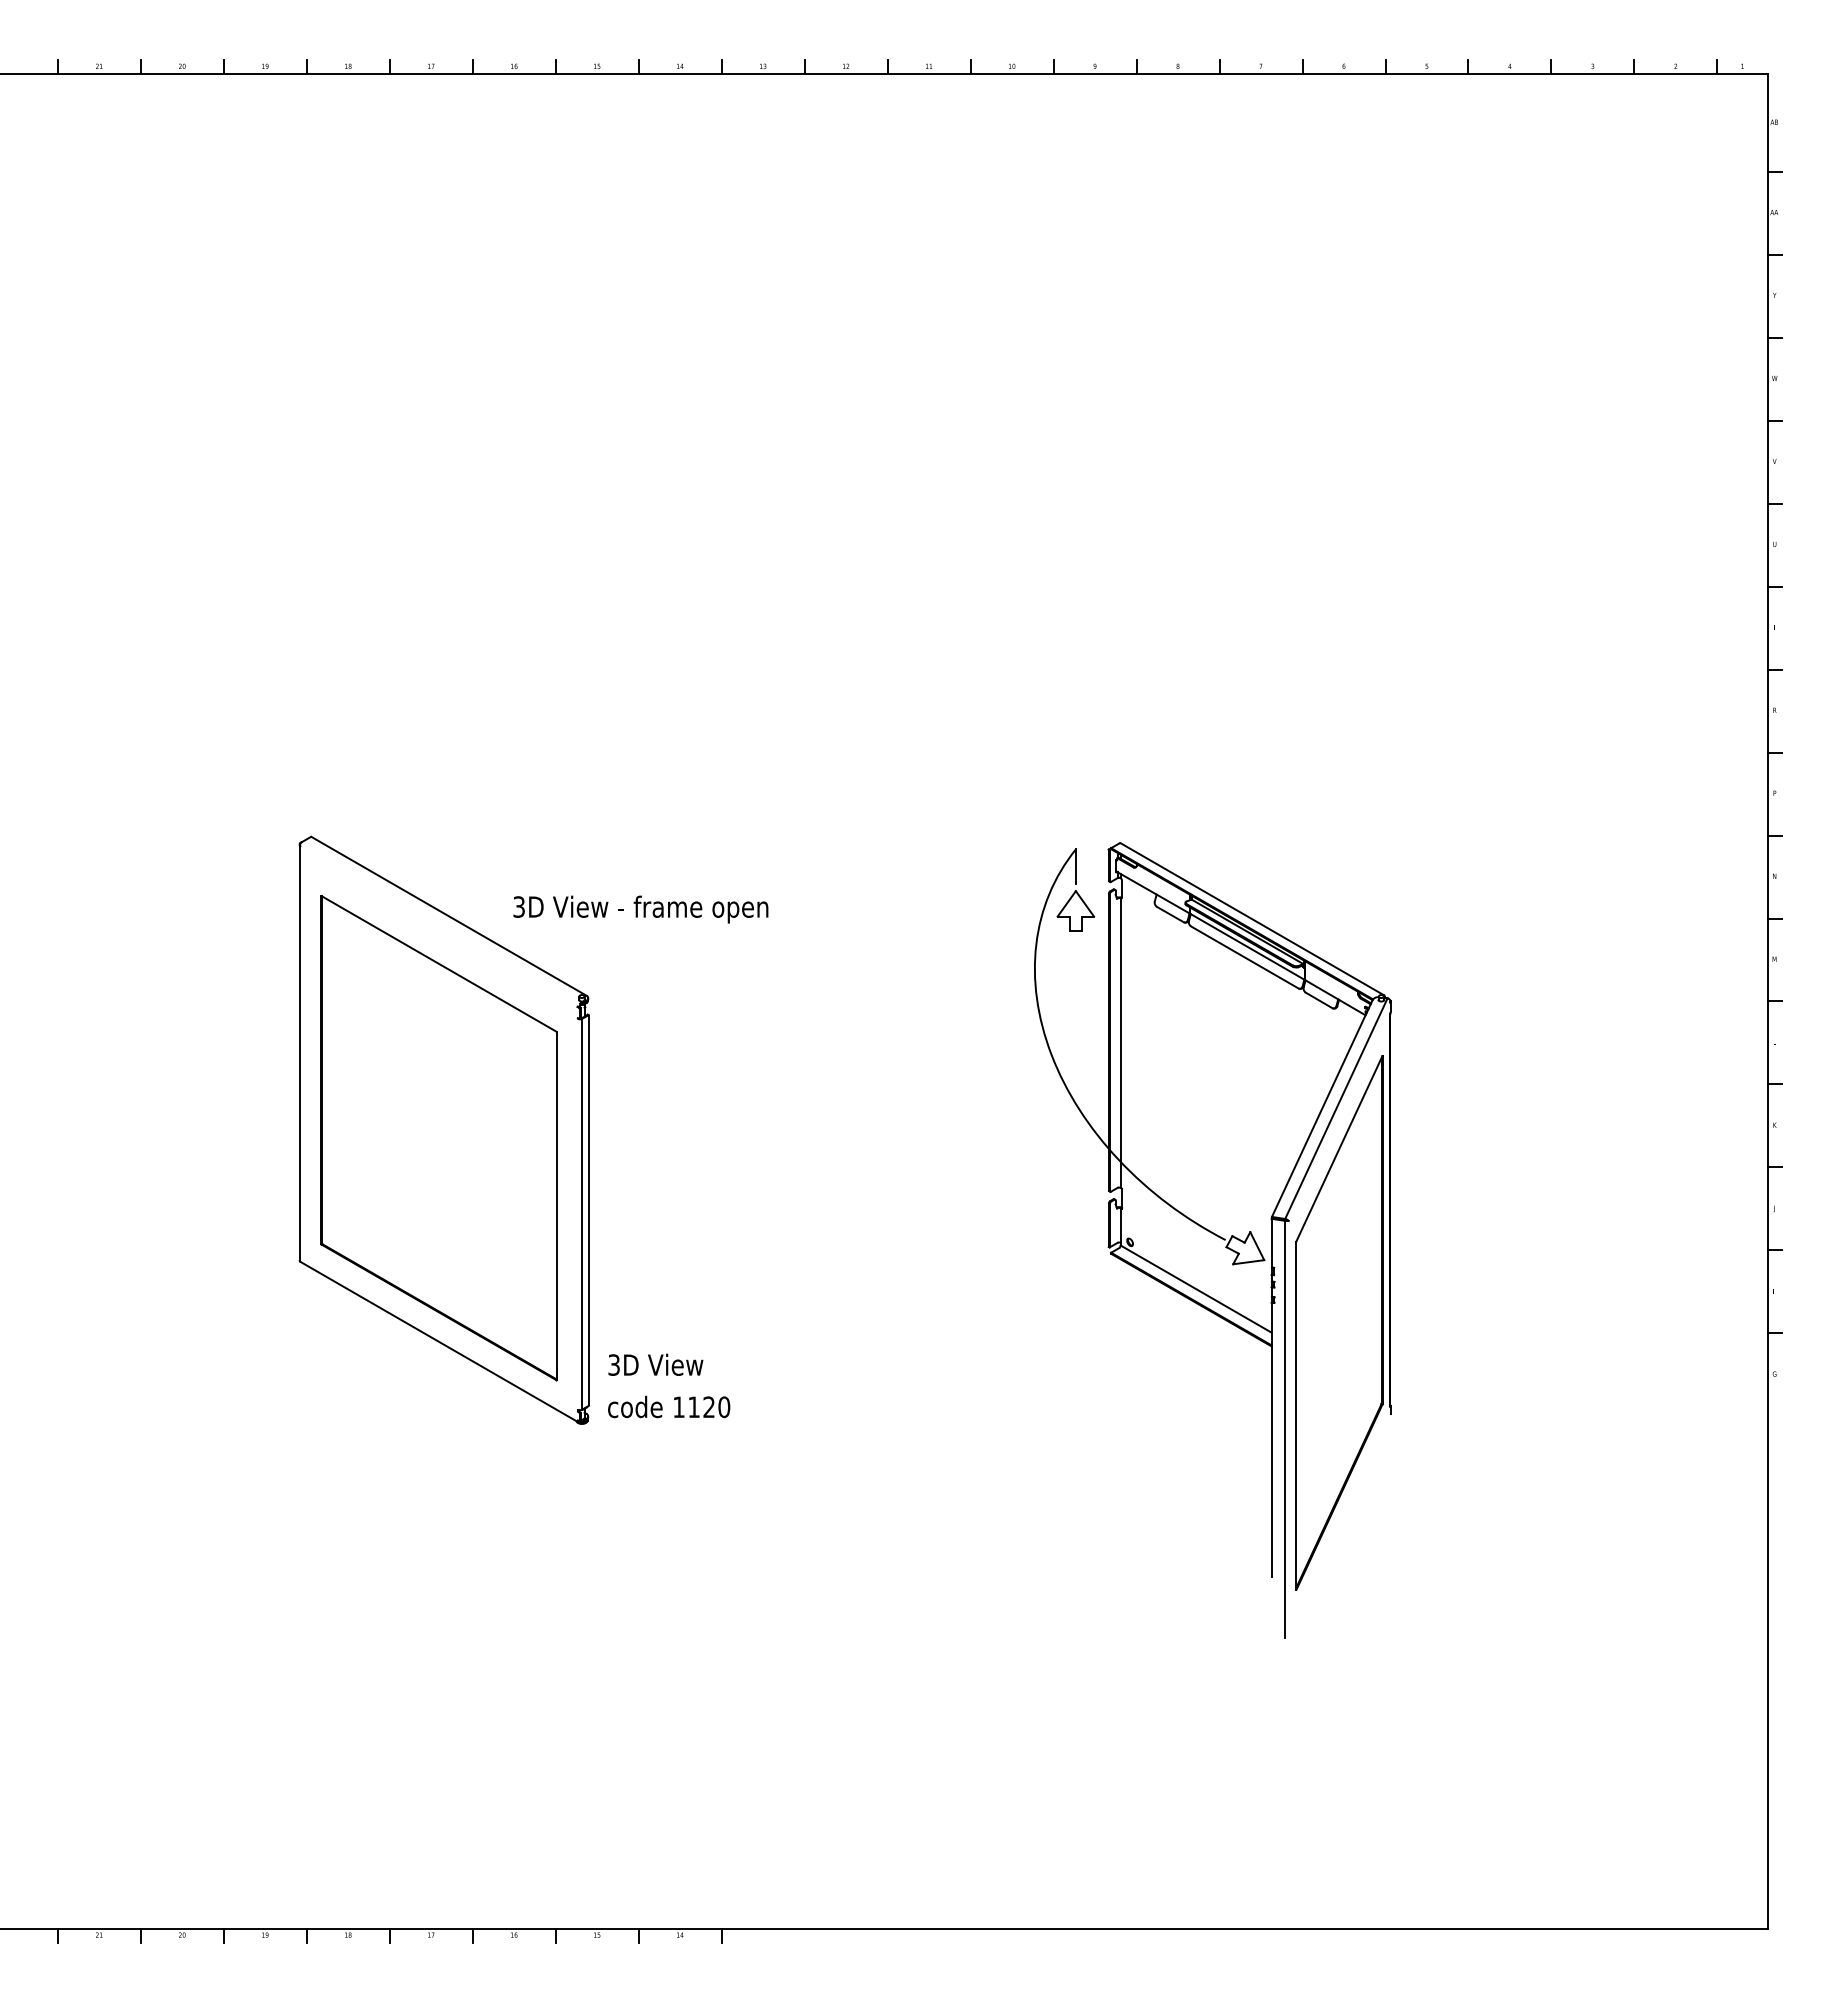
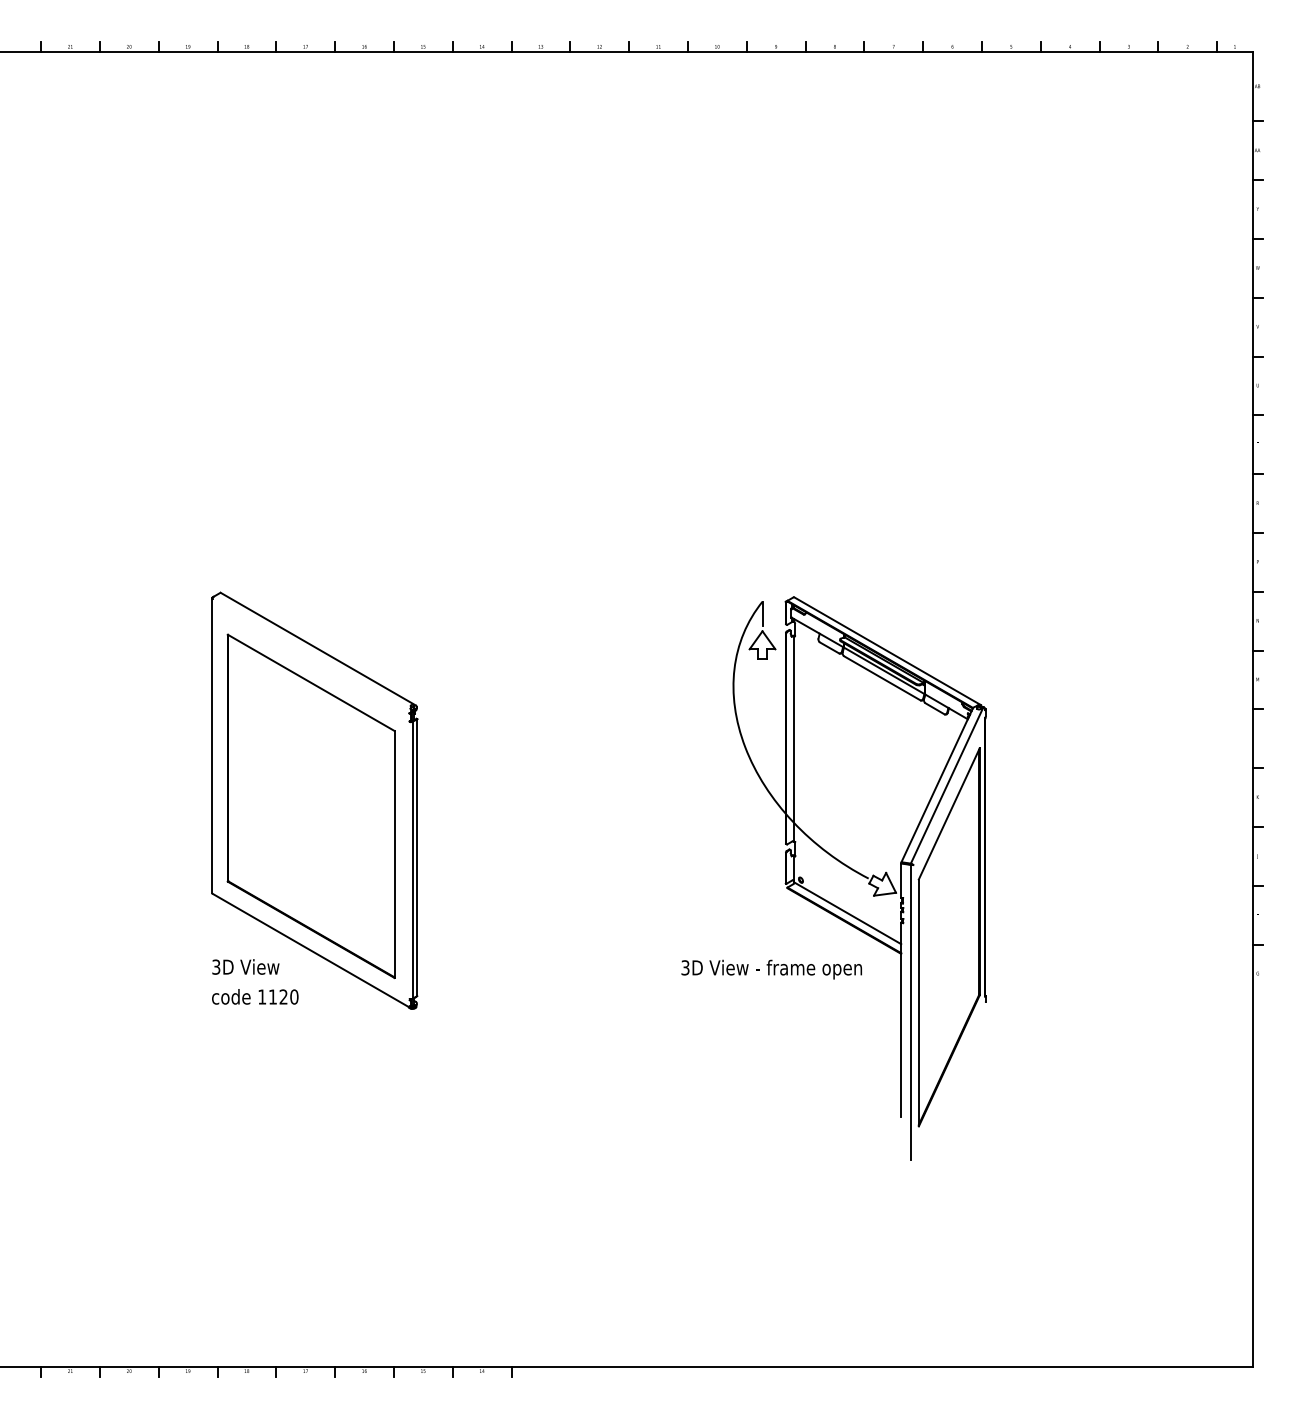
text: (640, 909) -> (771, 969), moved
text: (669, 1385) -> (255, 981), moved

